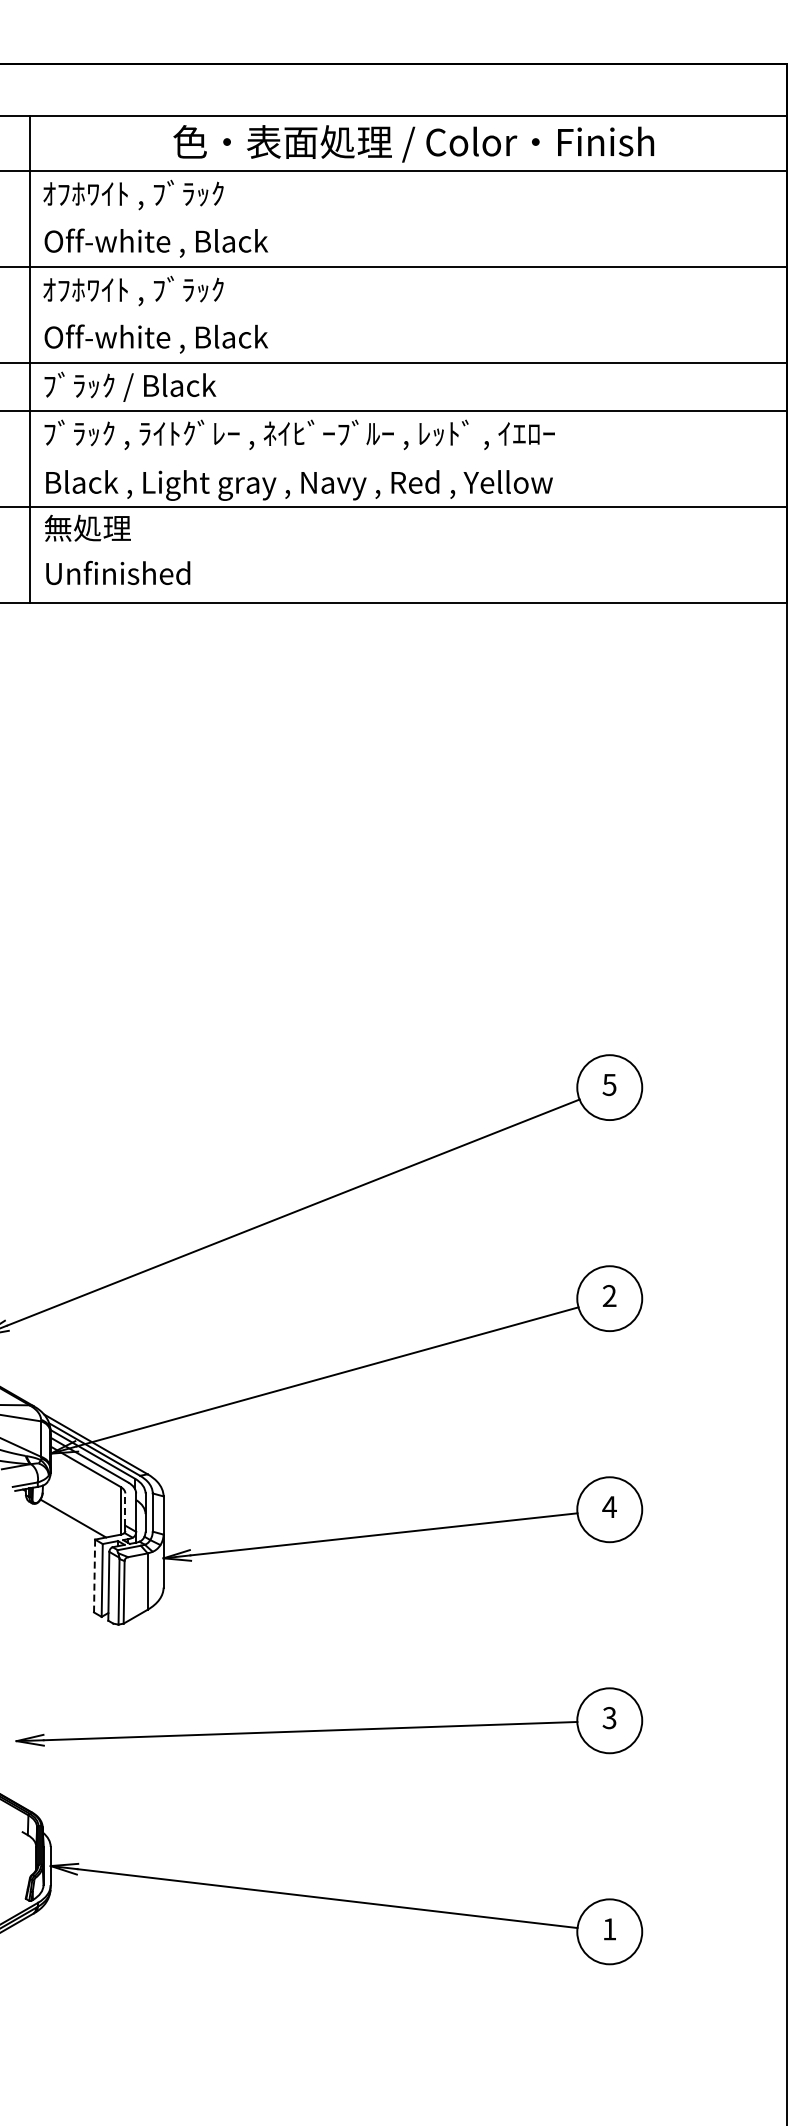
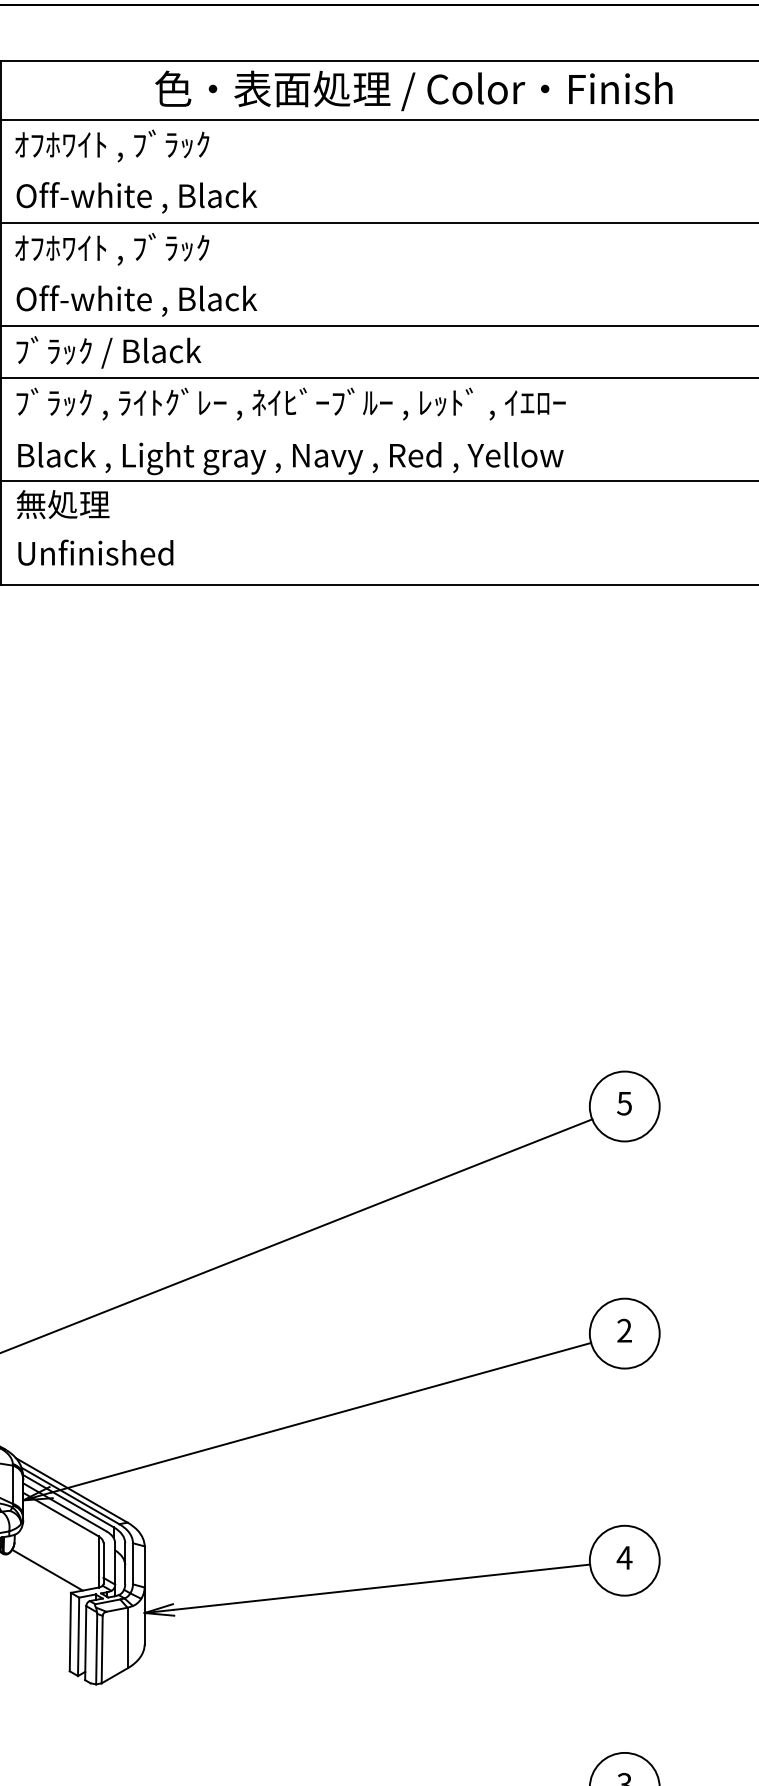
line: (125, 1509) -> (103, 1560), dashed -> solid
line: (94, 1576) -> (70, 1632), dashed -> solid

